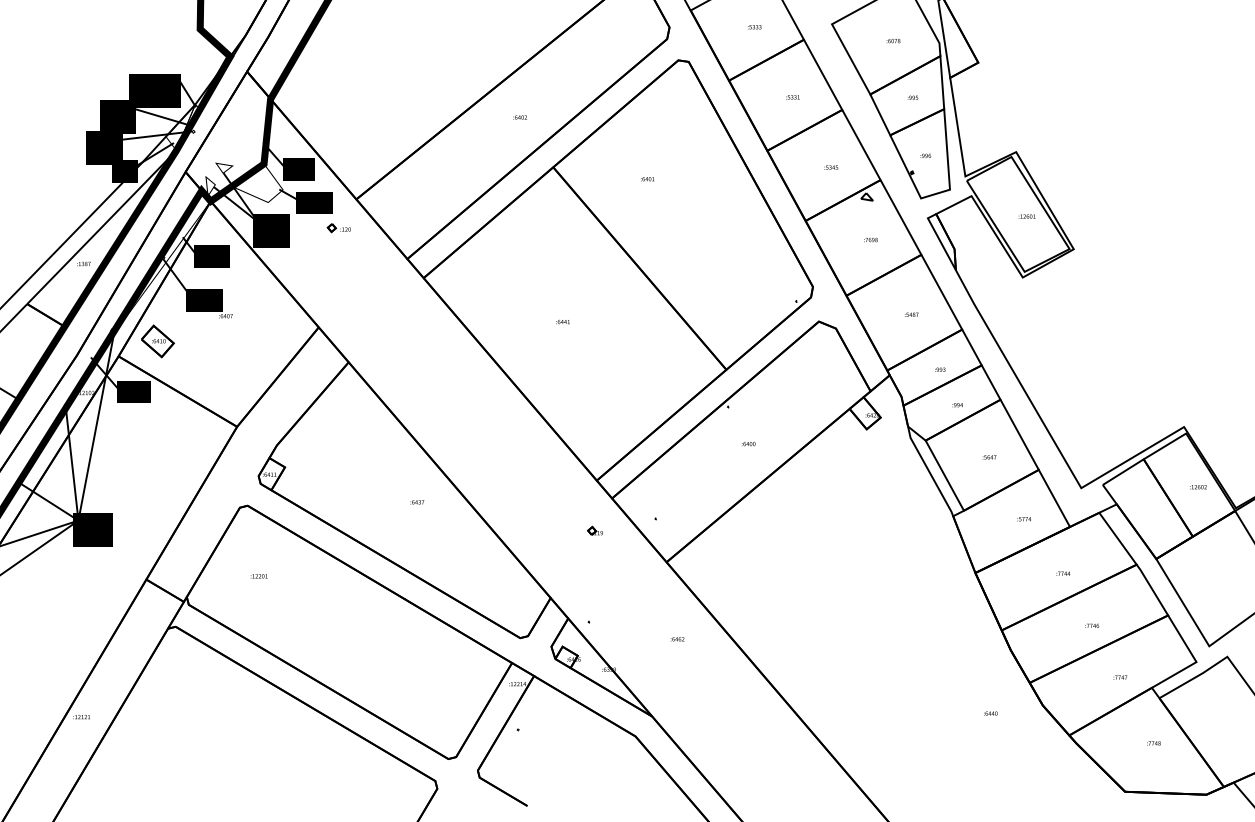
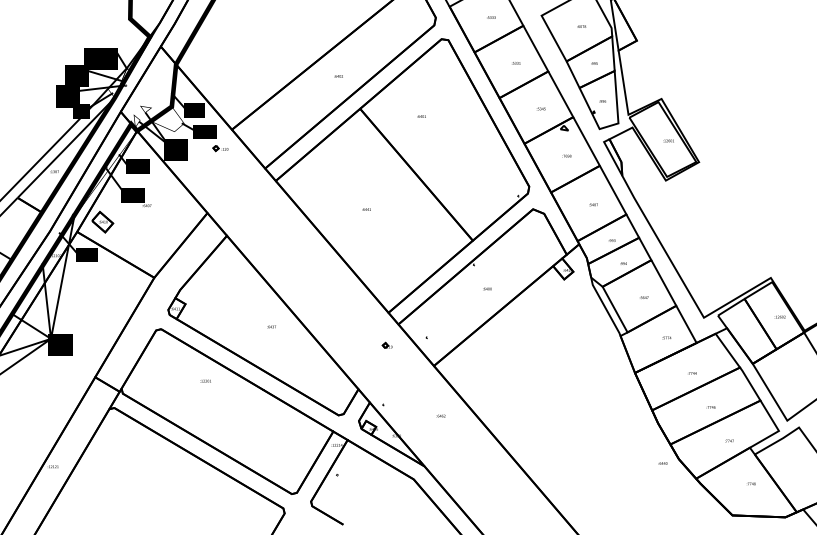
text: (258, 575) -> (205, 380), moved
text: (989, 713) -> (662, 463), moved

